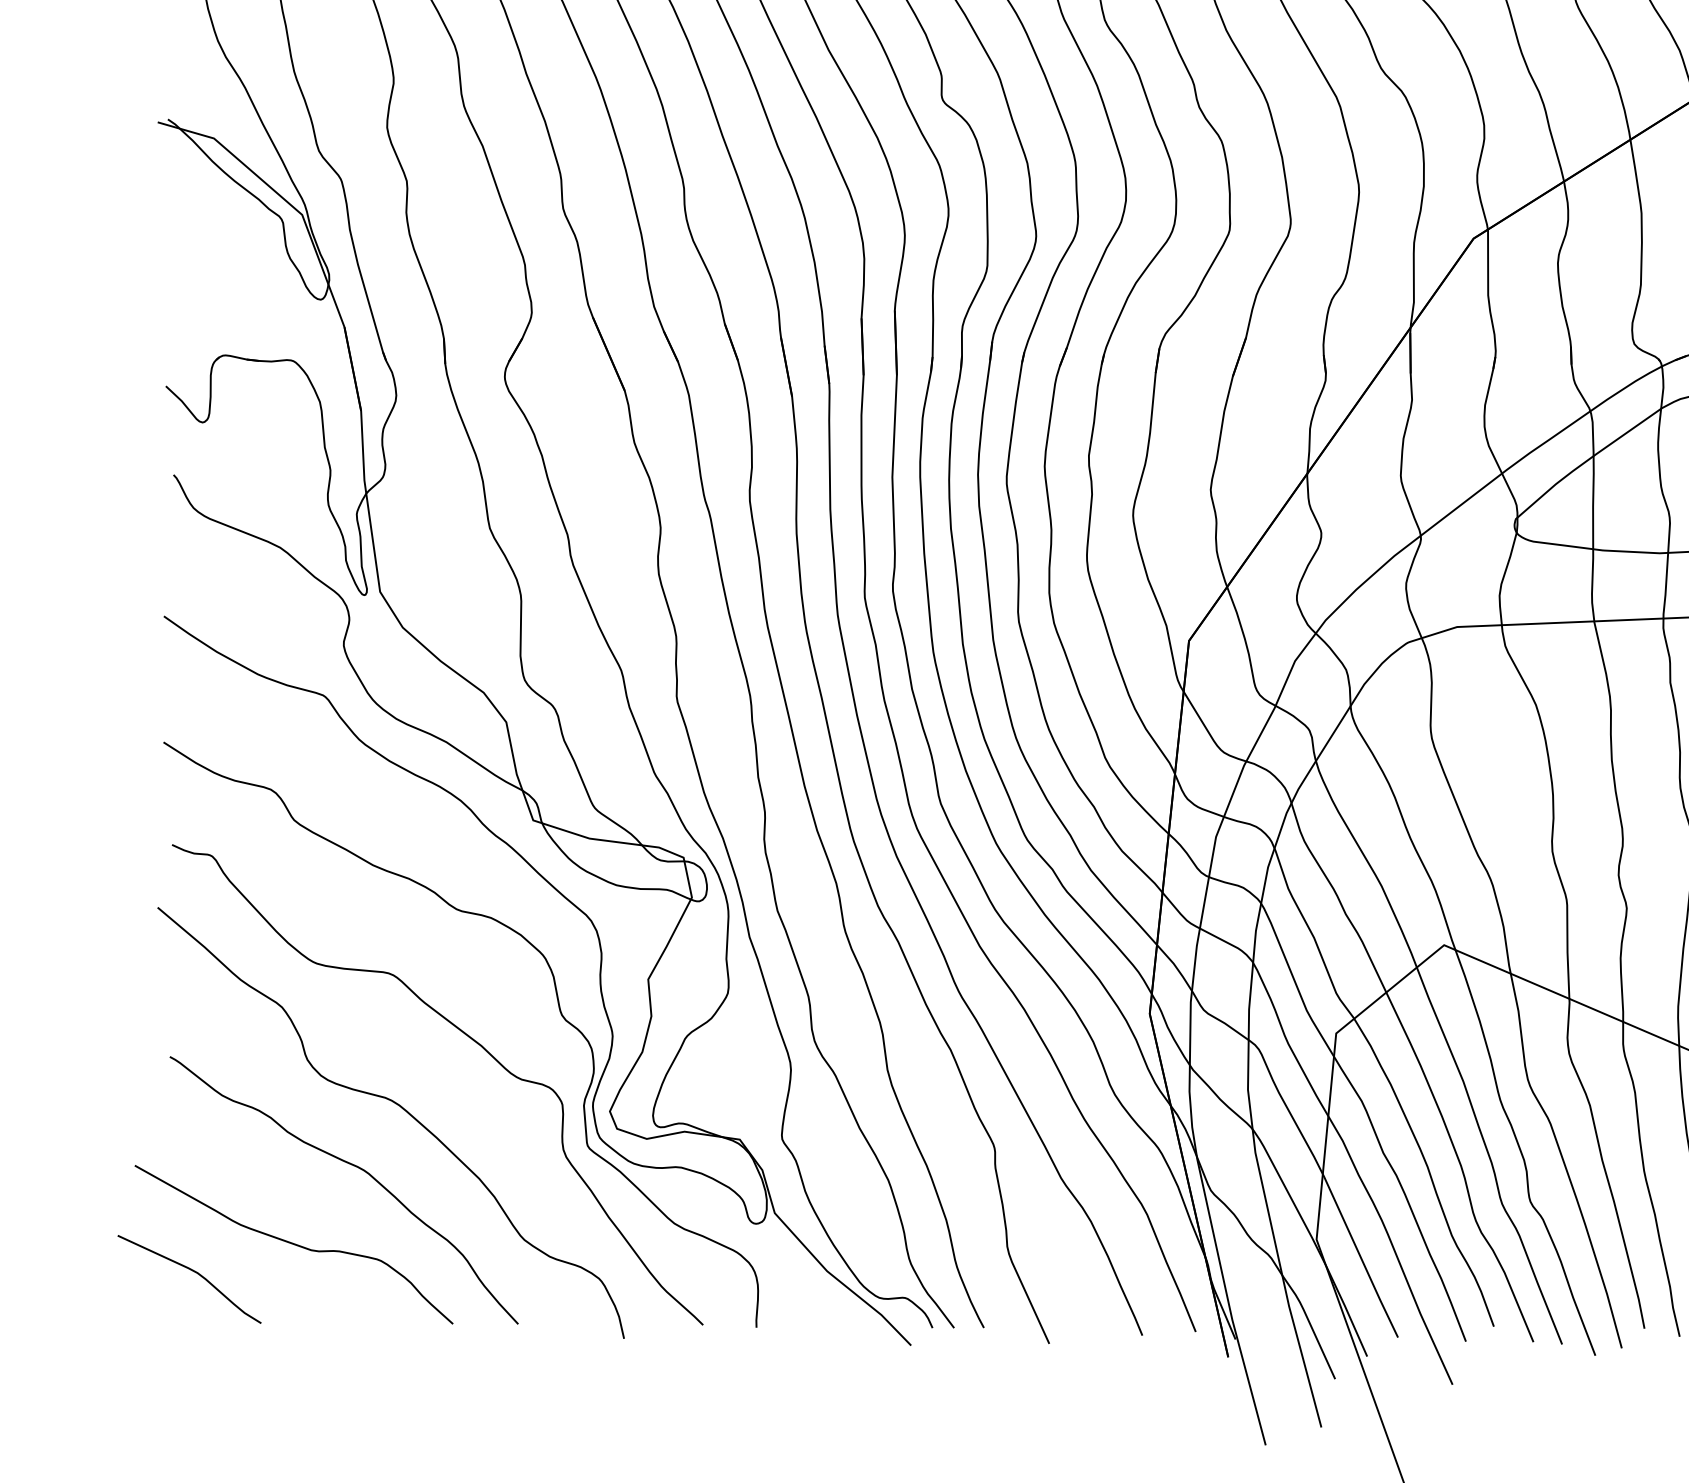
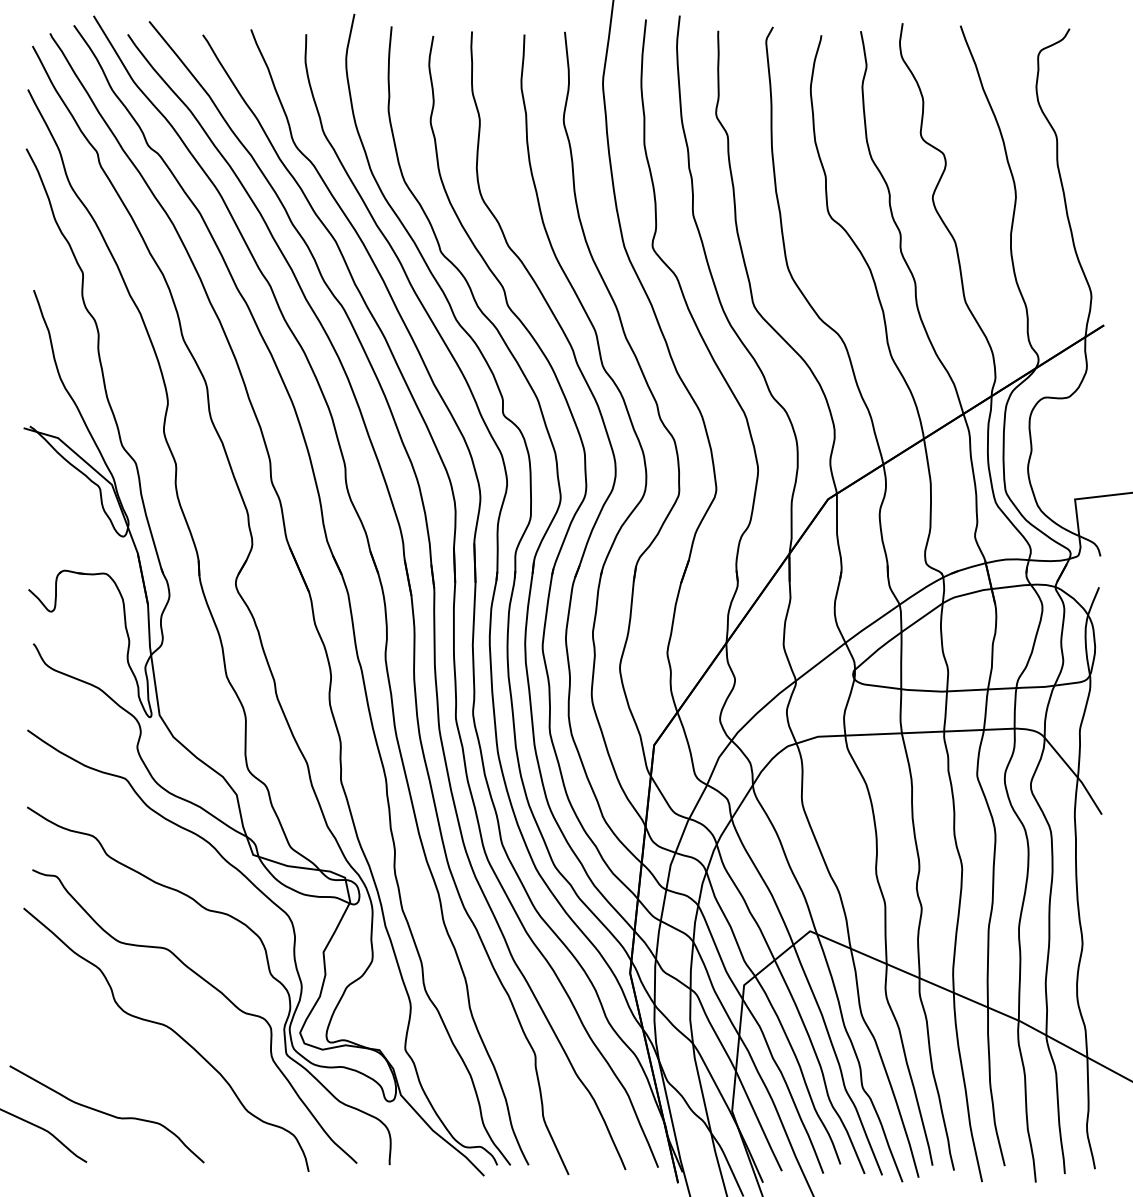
curve: (355, 1168) -> (144, 1067), removed

